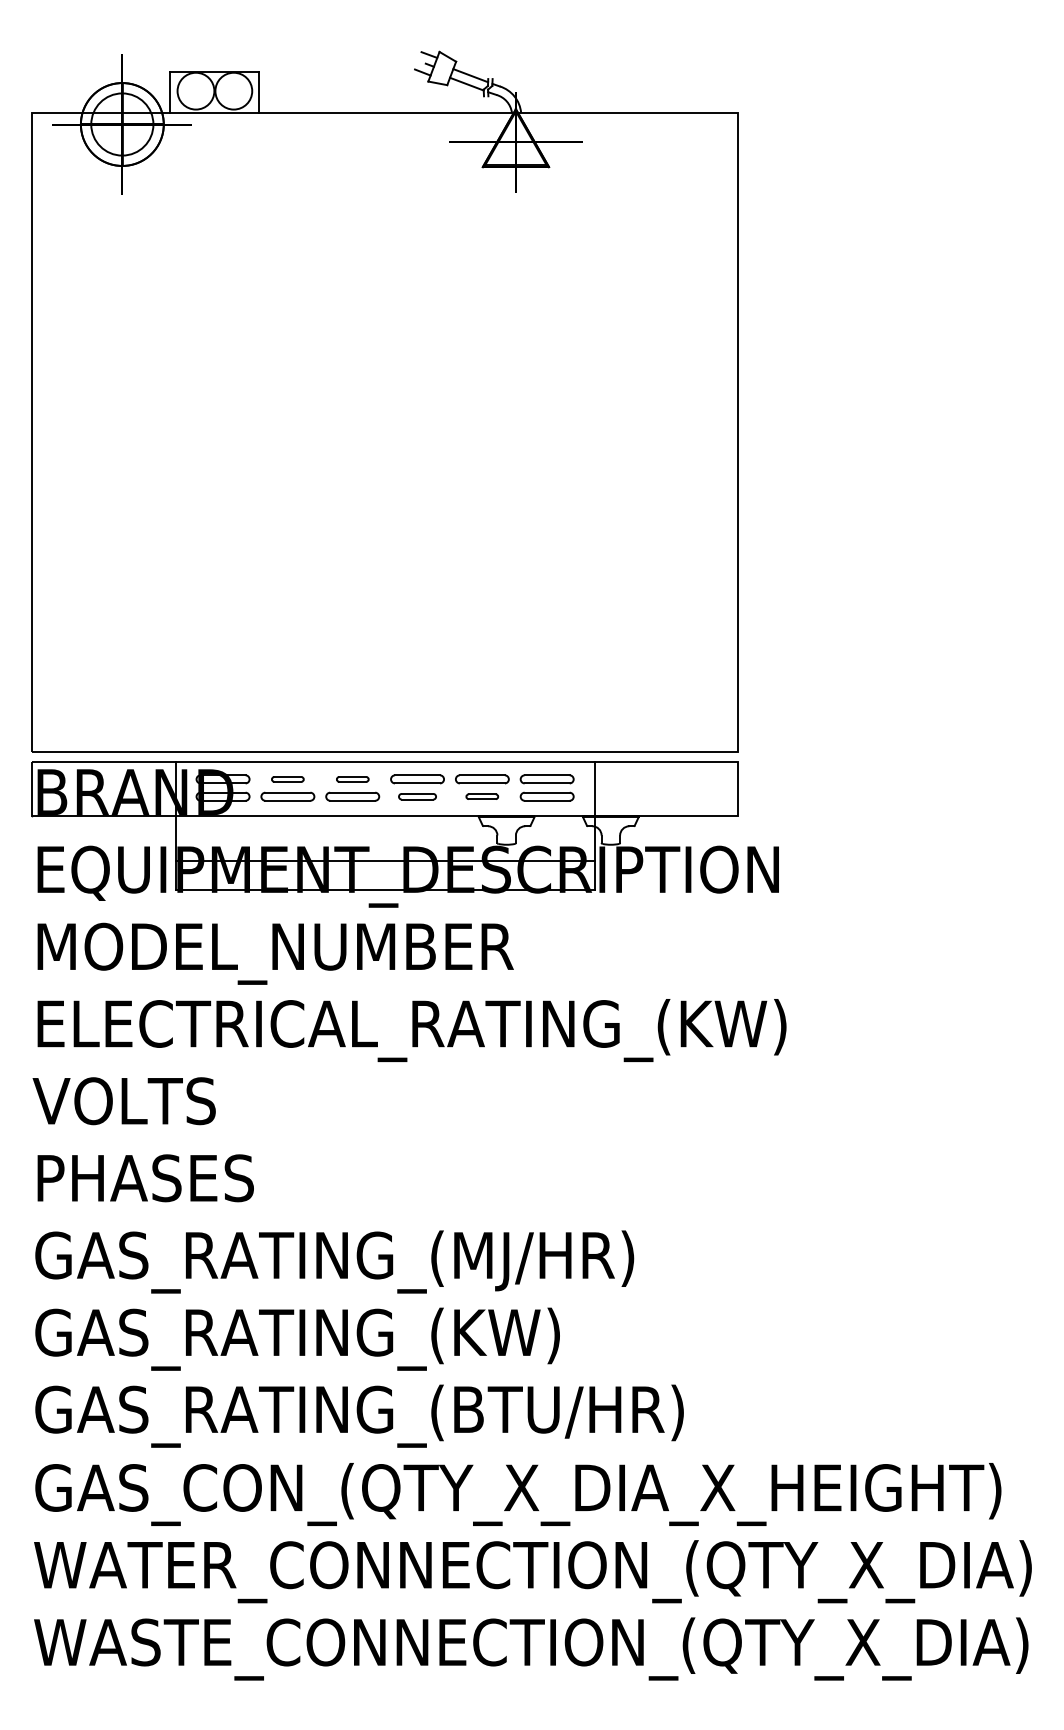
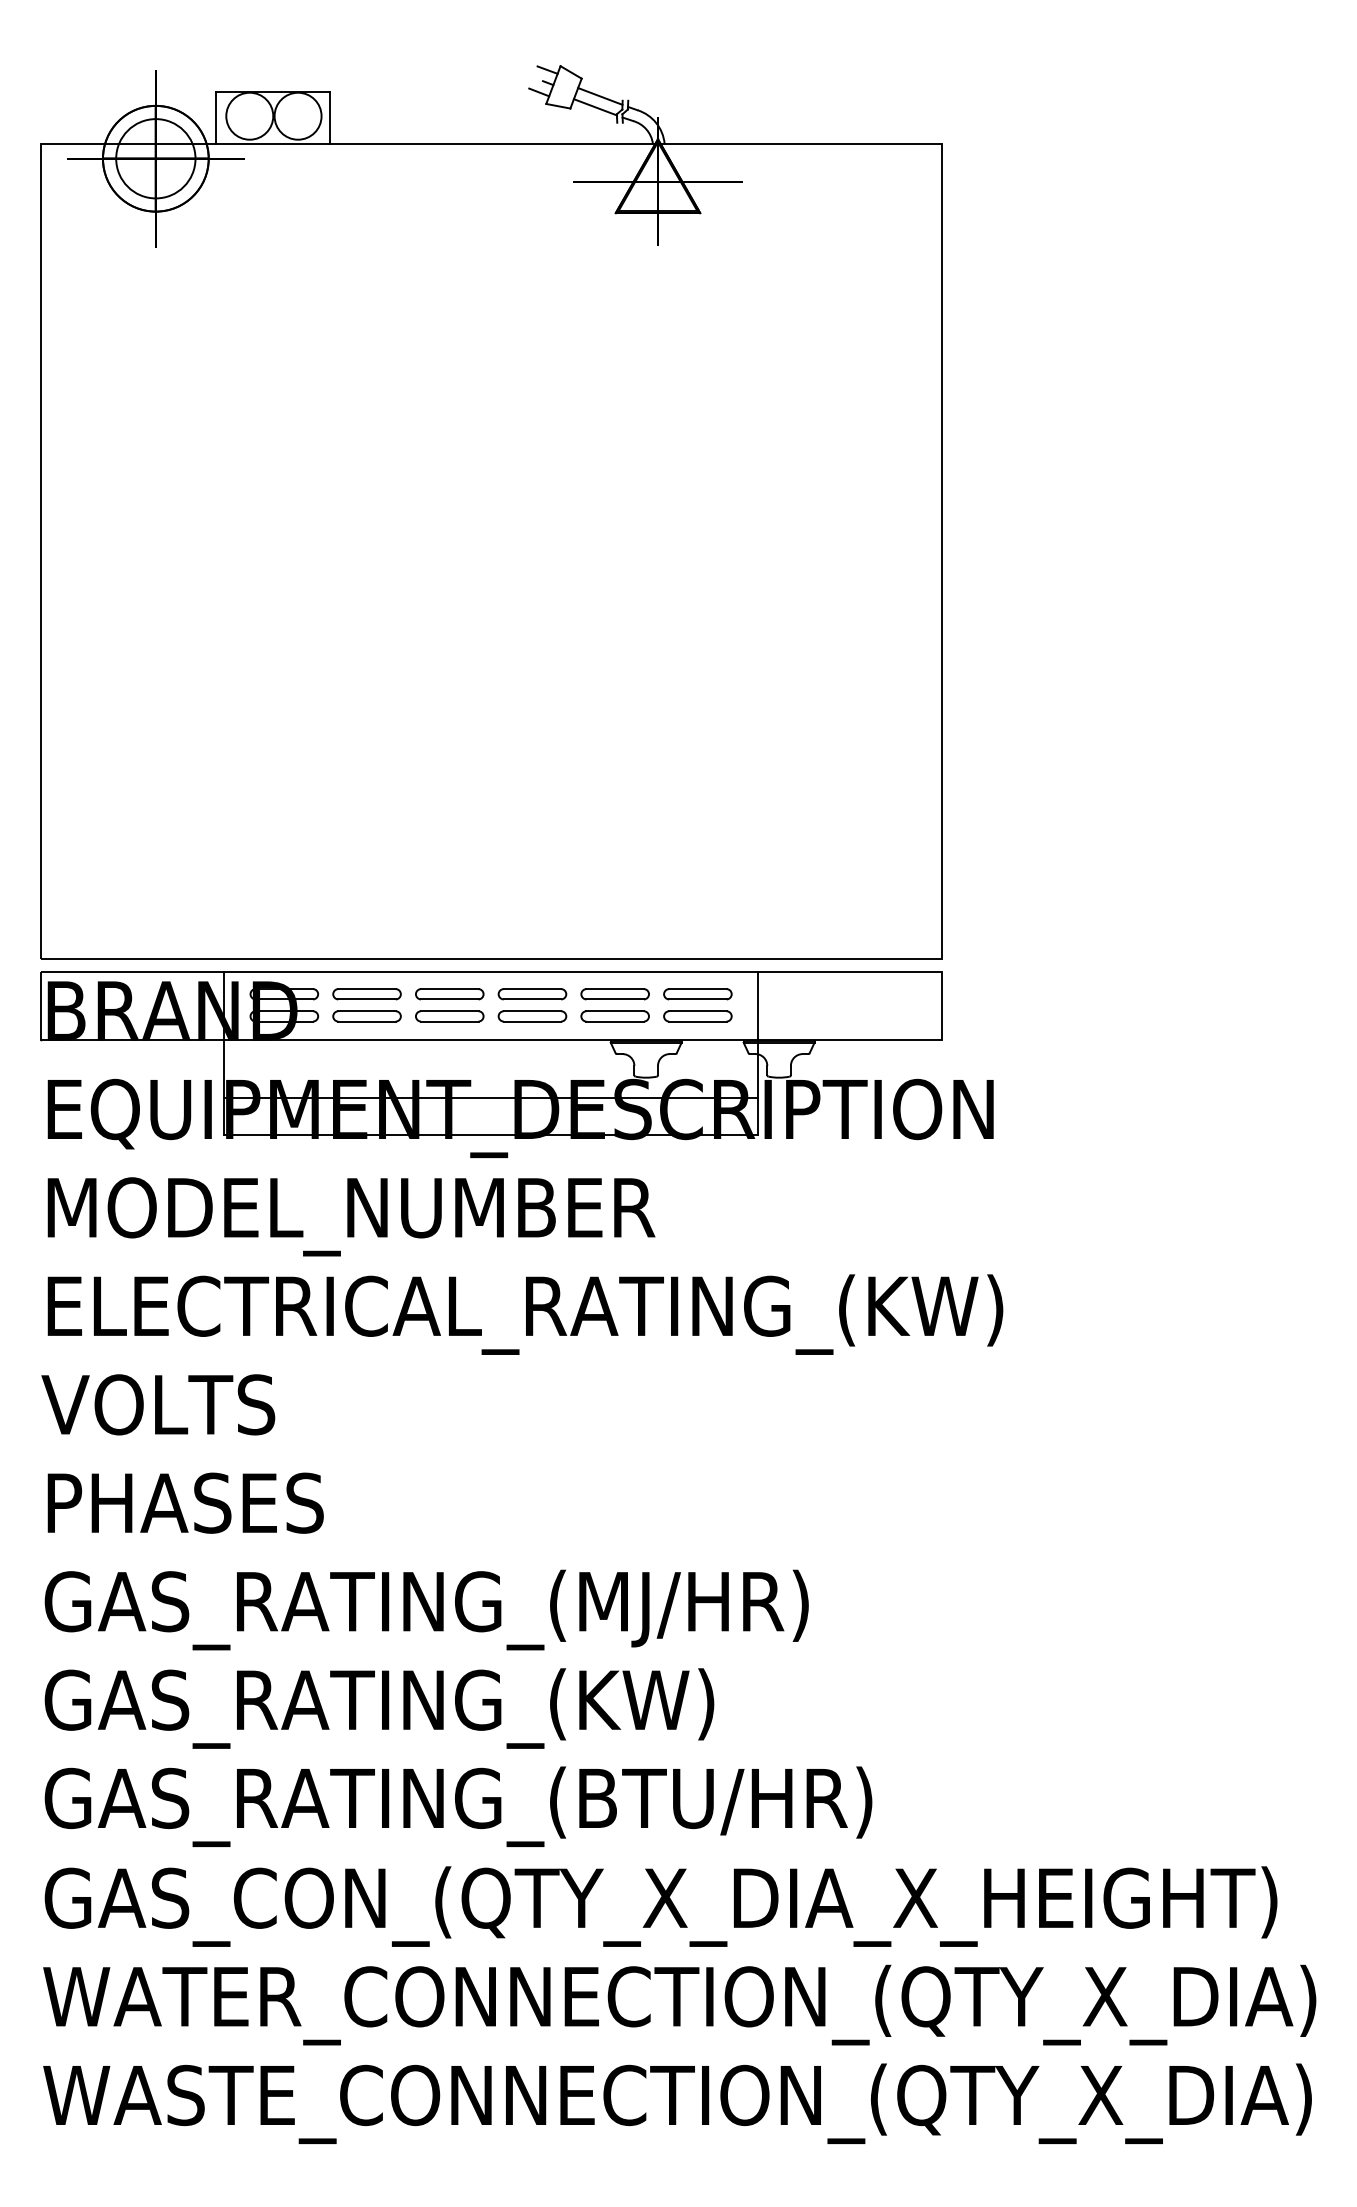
part: (287, 779) -> (366, 994), size x1.67
part: (352, 779) -> (449, 994), size x1.67
part: (417, 796) -> (532, 1016), size x1.43
part: (481, 796) -> (614, 1016), size x1.67

